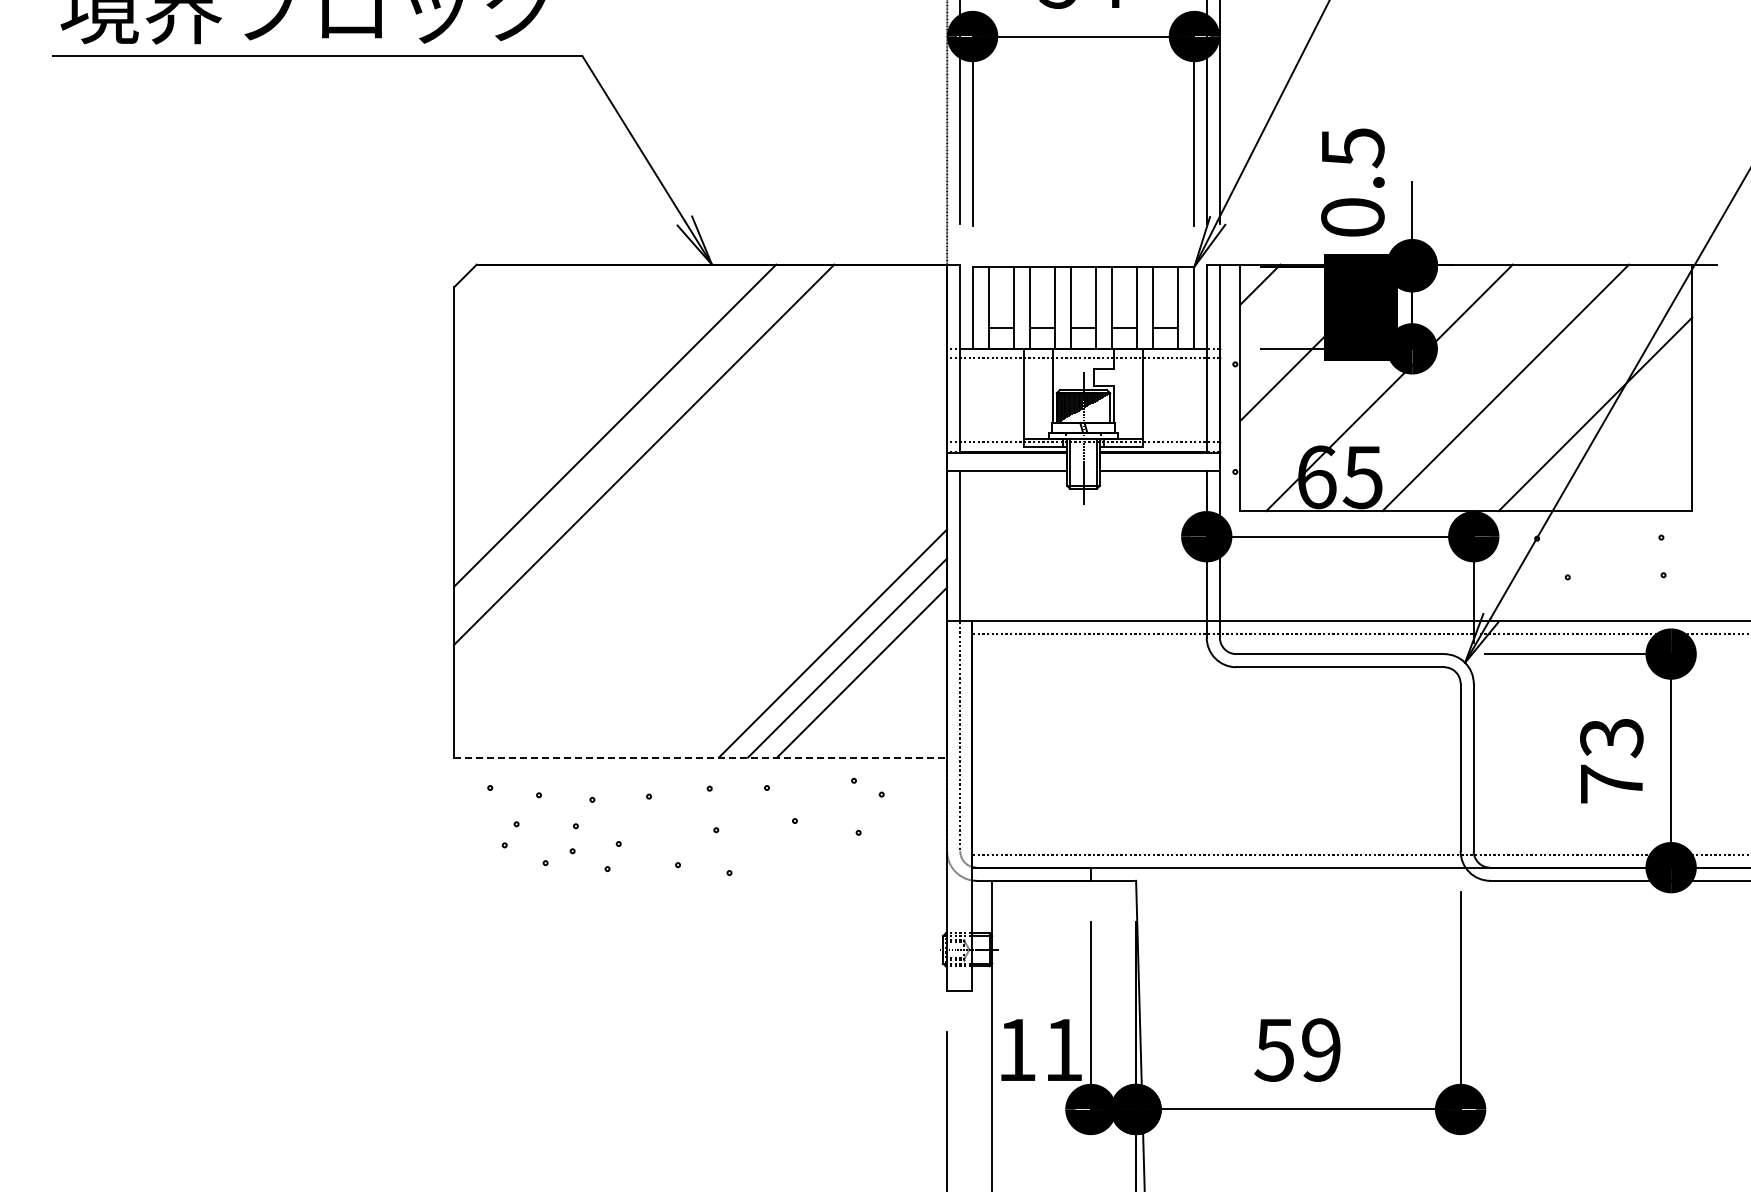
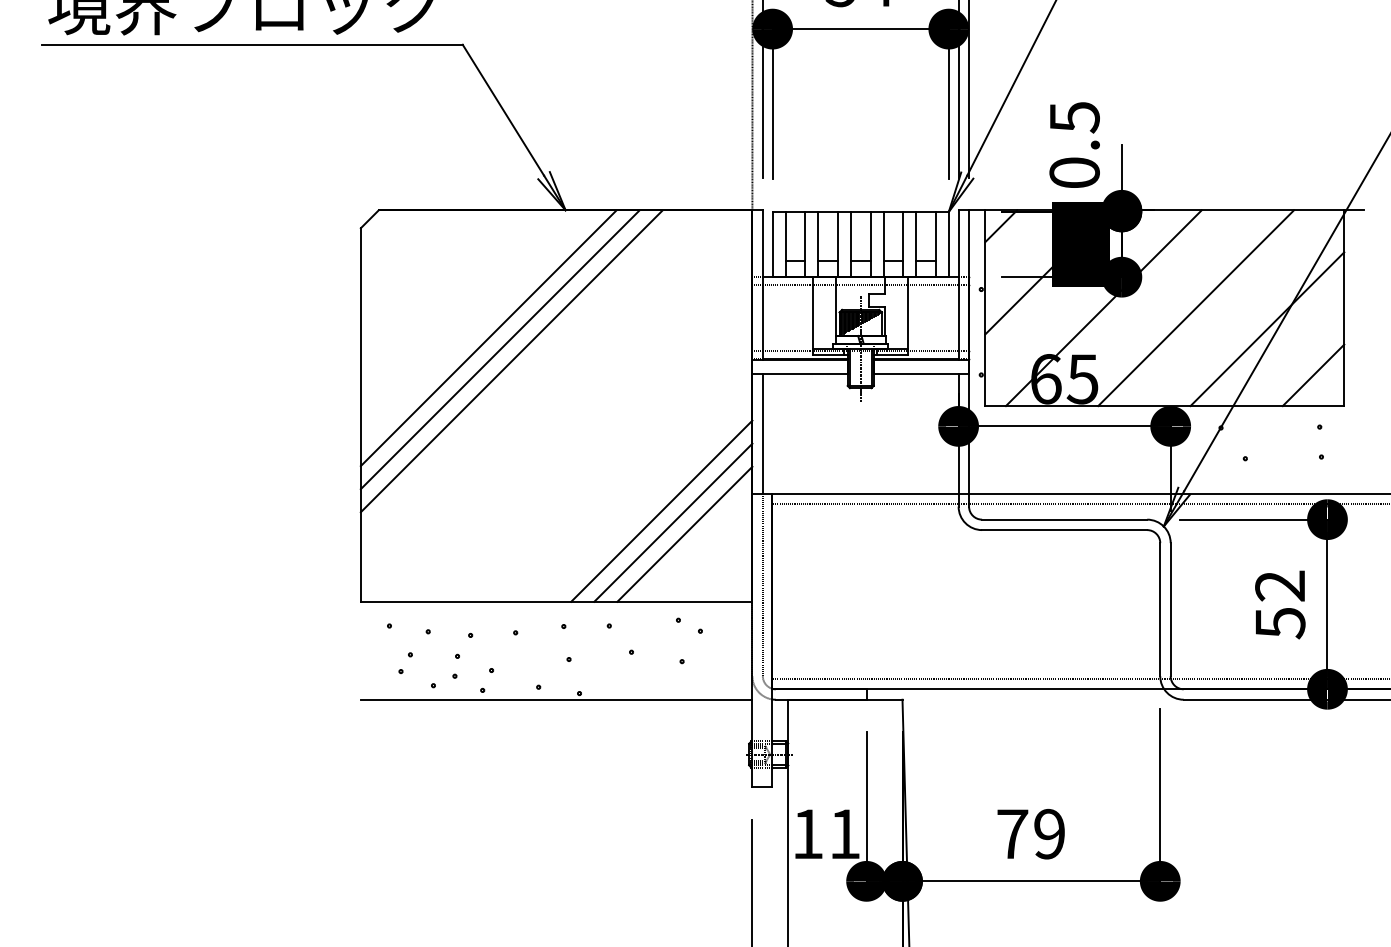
line: (629, 439) -> (500, 349), added
line: (1653, 472) -> (1313, 375), added
line: (701, 757) -> (557, 601), dashed -> solid
text: (1611, 761) -> (1280, 604), 73 -> 52
line: (700, 880) -> (556, 699), added
text: (1274, 1050) -> (1012, 834), 59 -> 79

